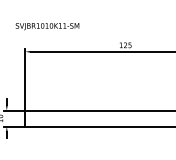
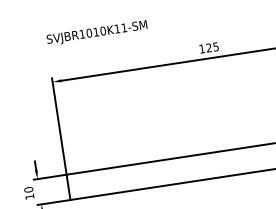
text: (47, 26) -> (97, 32), moved

